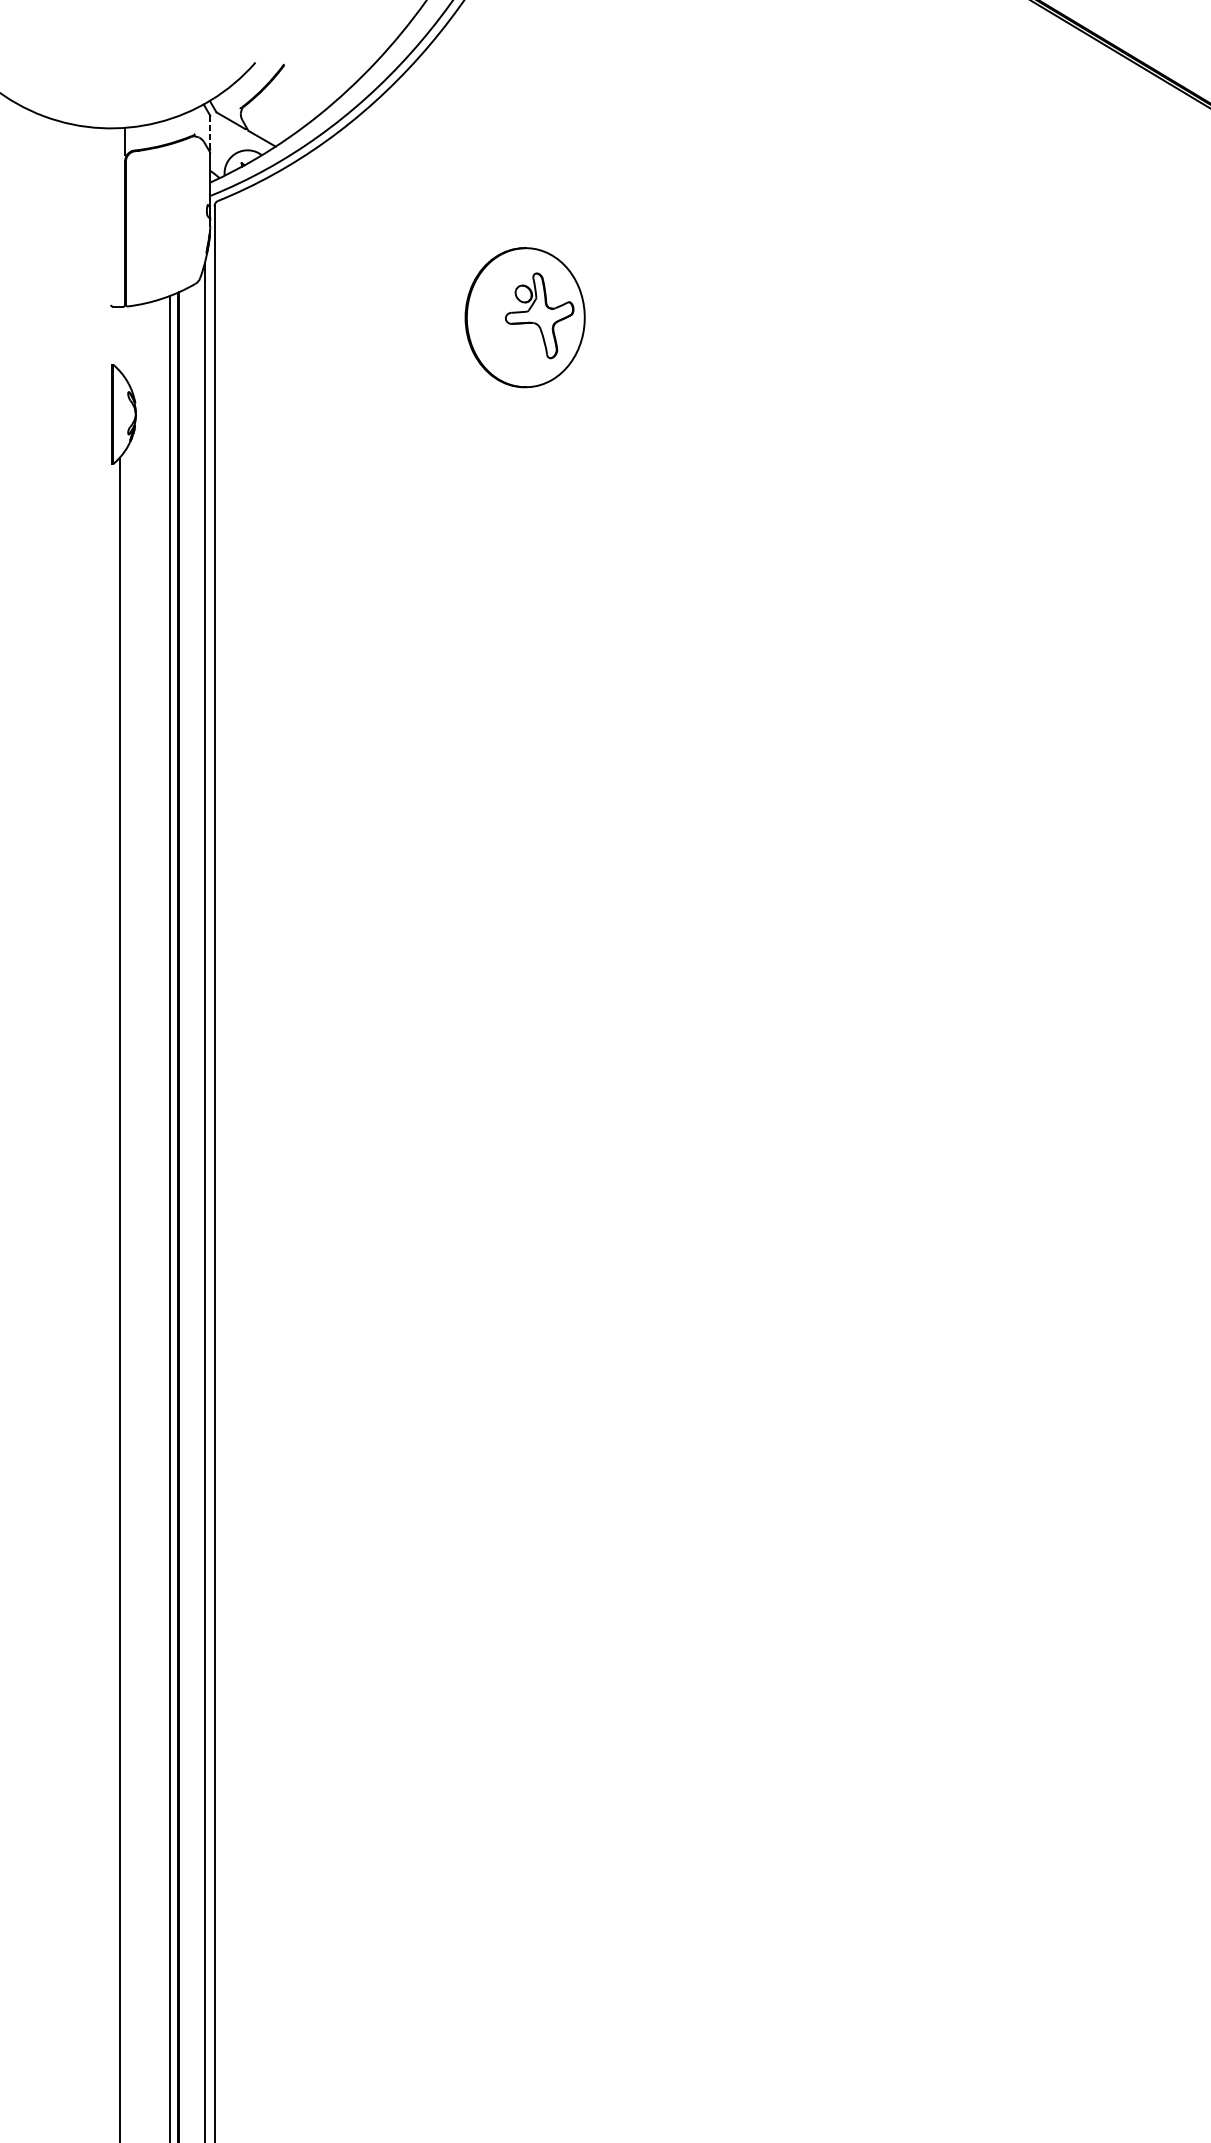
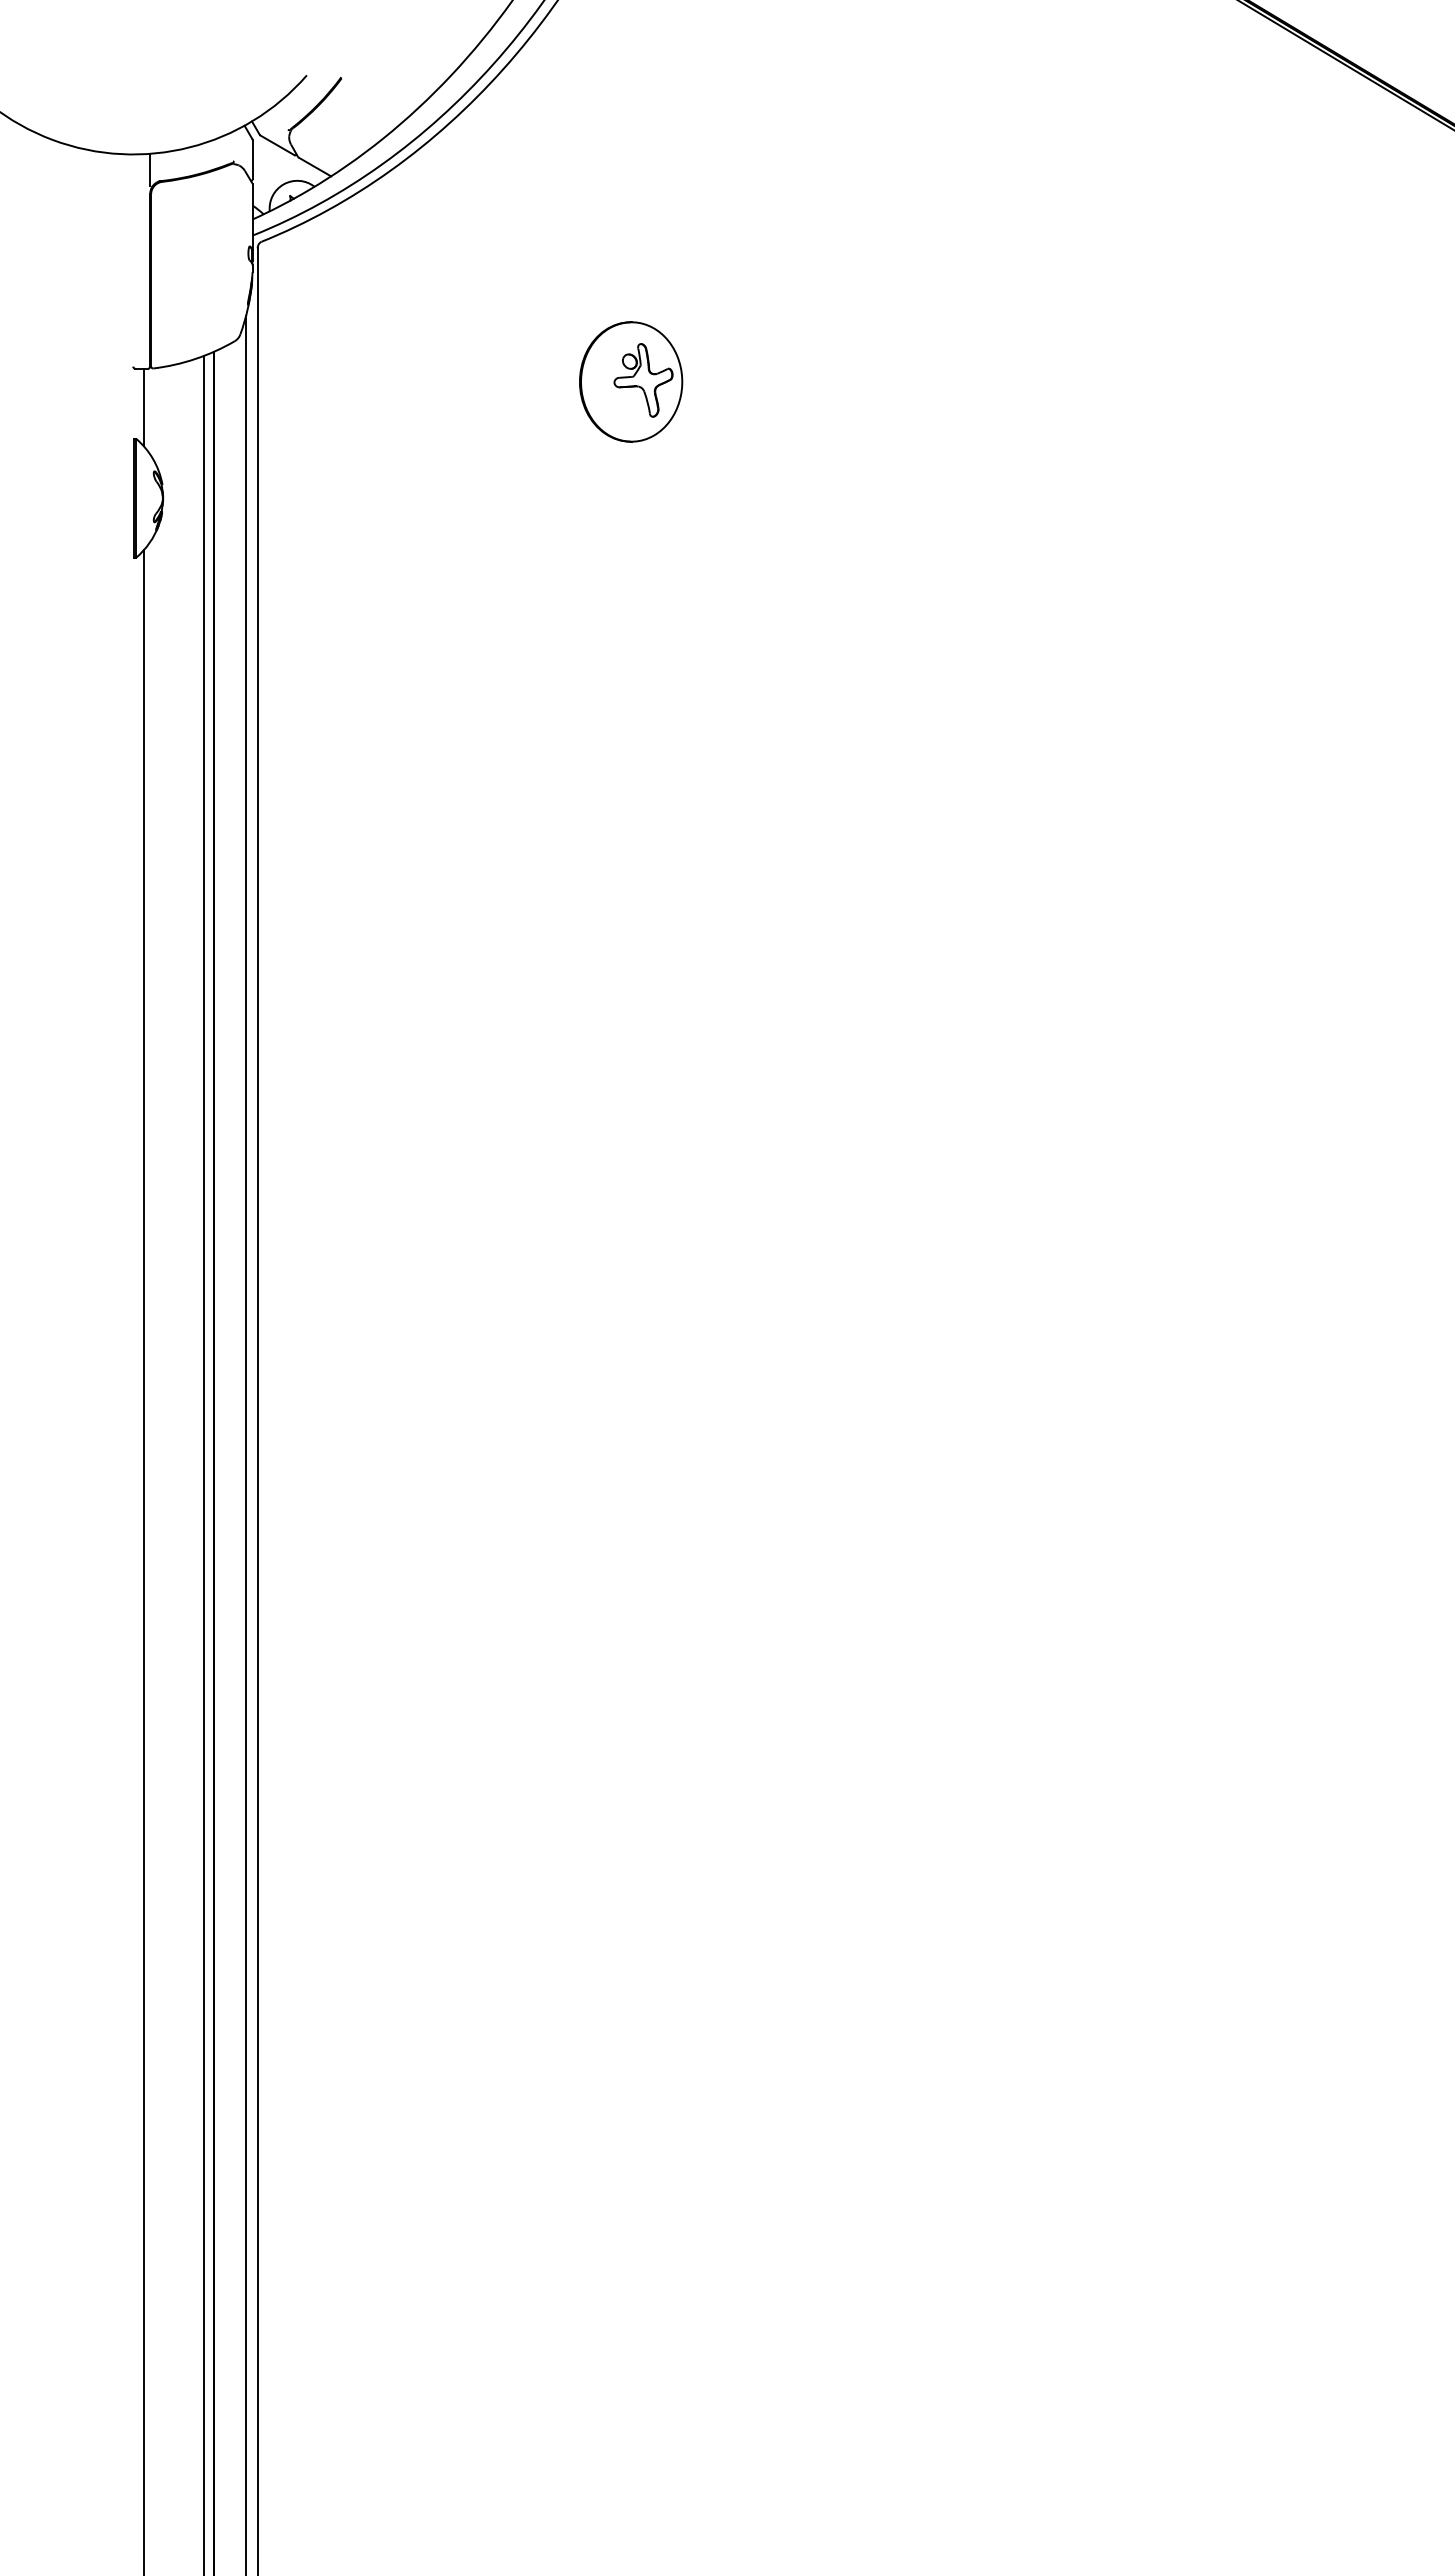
line: (210, 132) -> (252, 159), dashed -> solid
part: (525, 317) -> (631, 381), size x0.71
line: (119, 338) -> (143, 407), added

